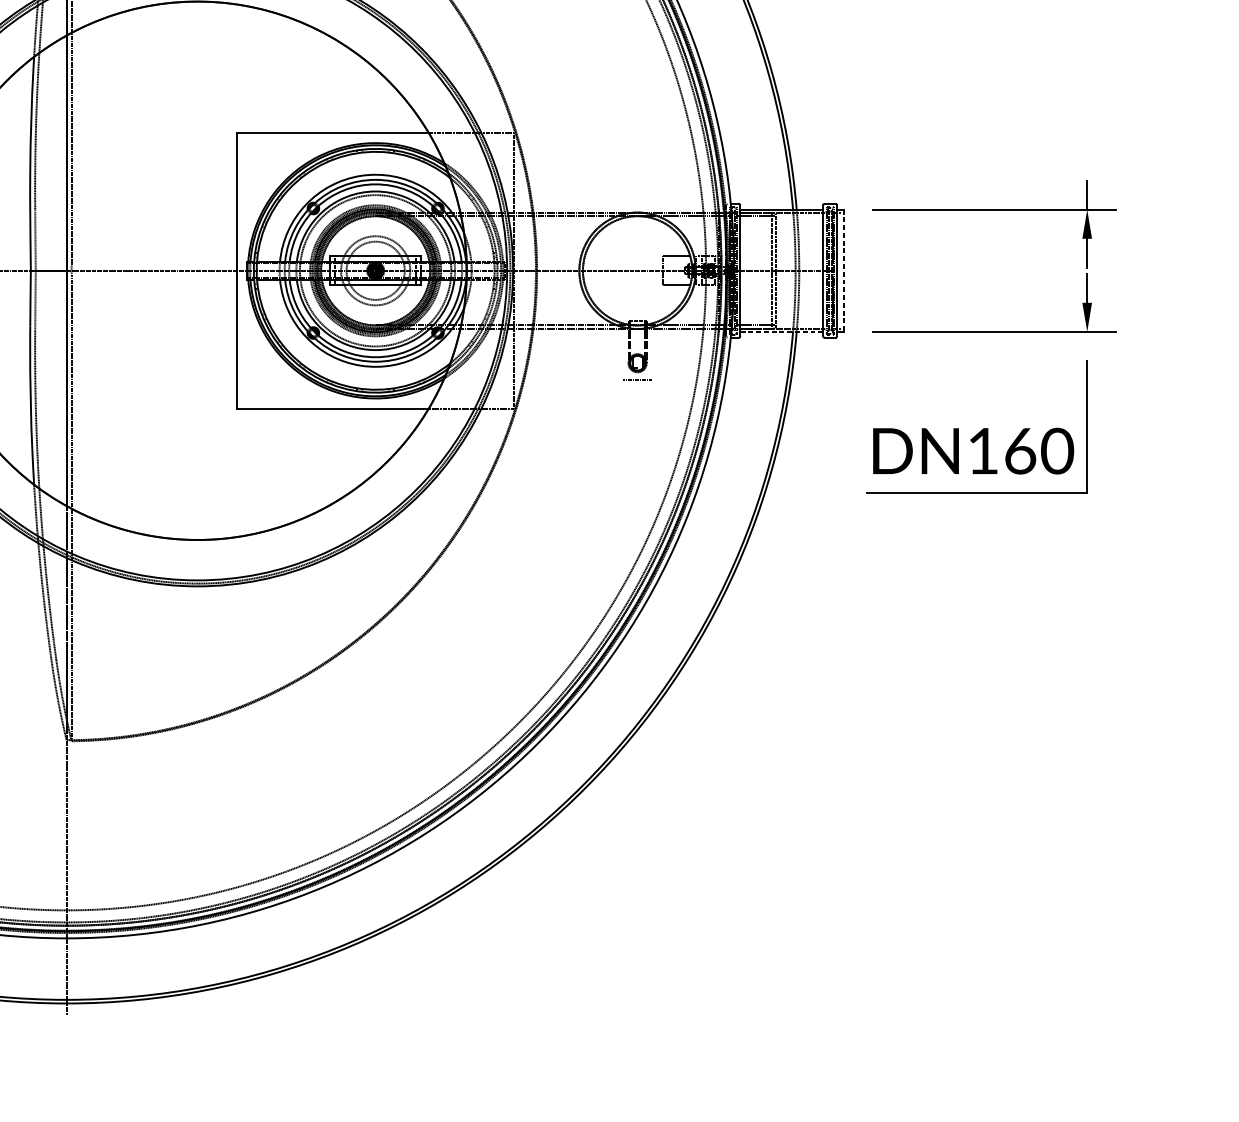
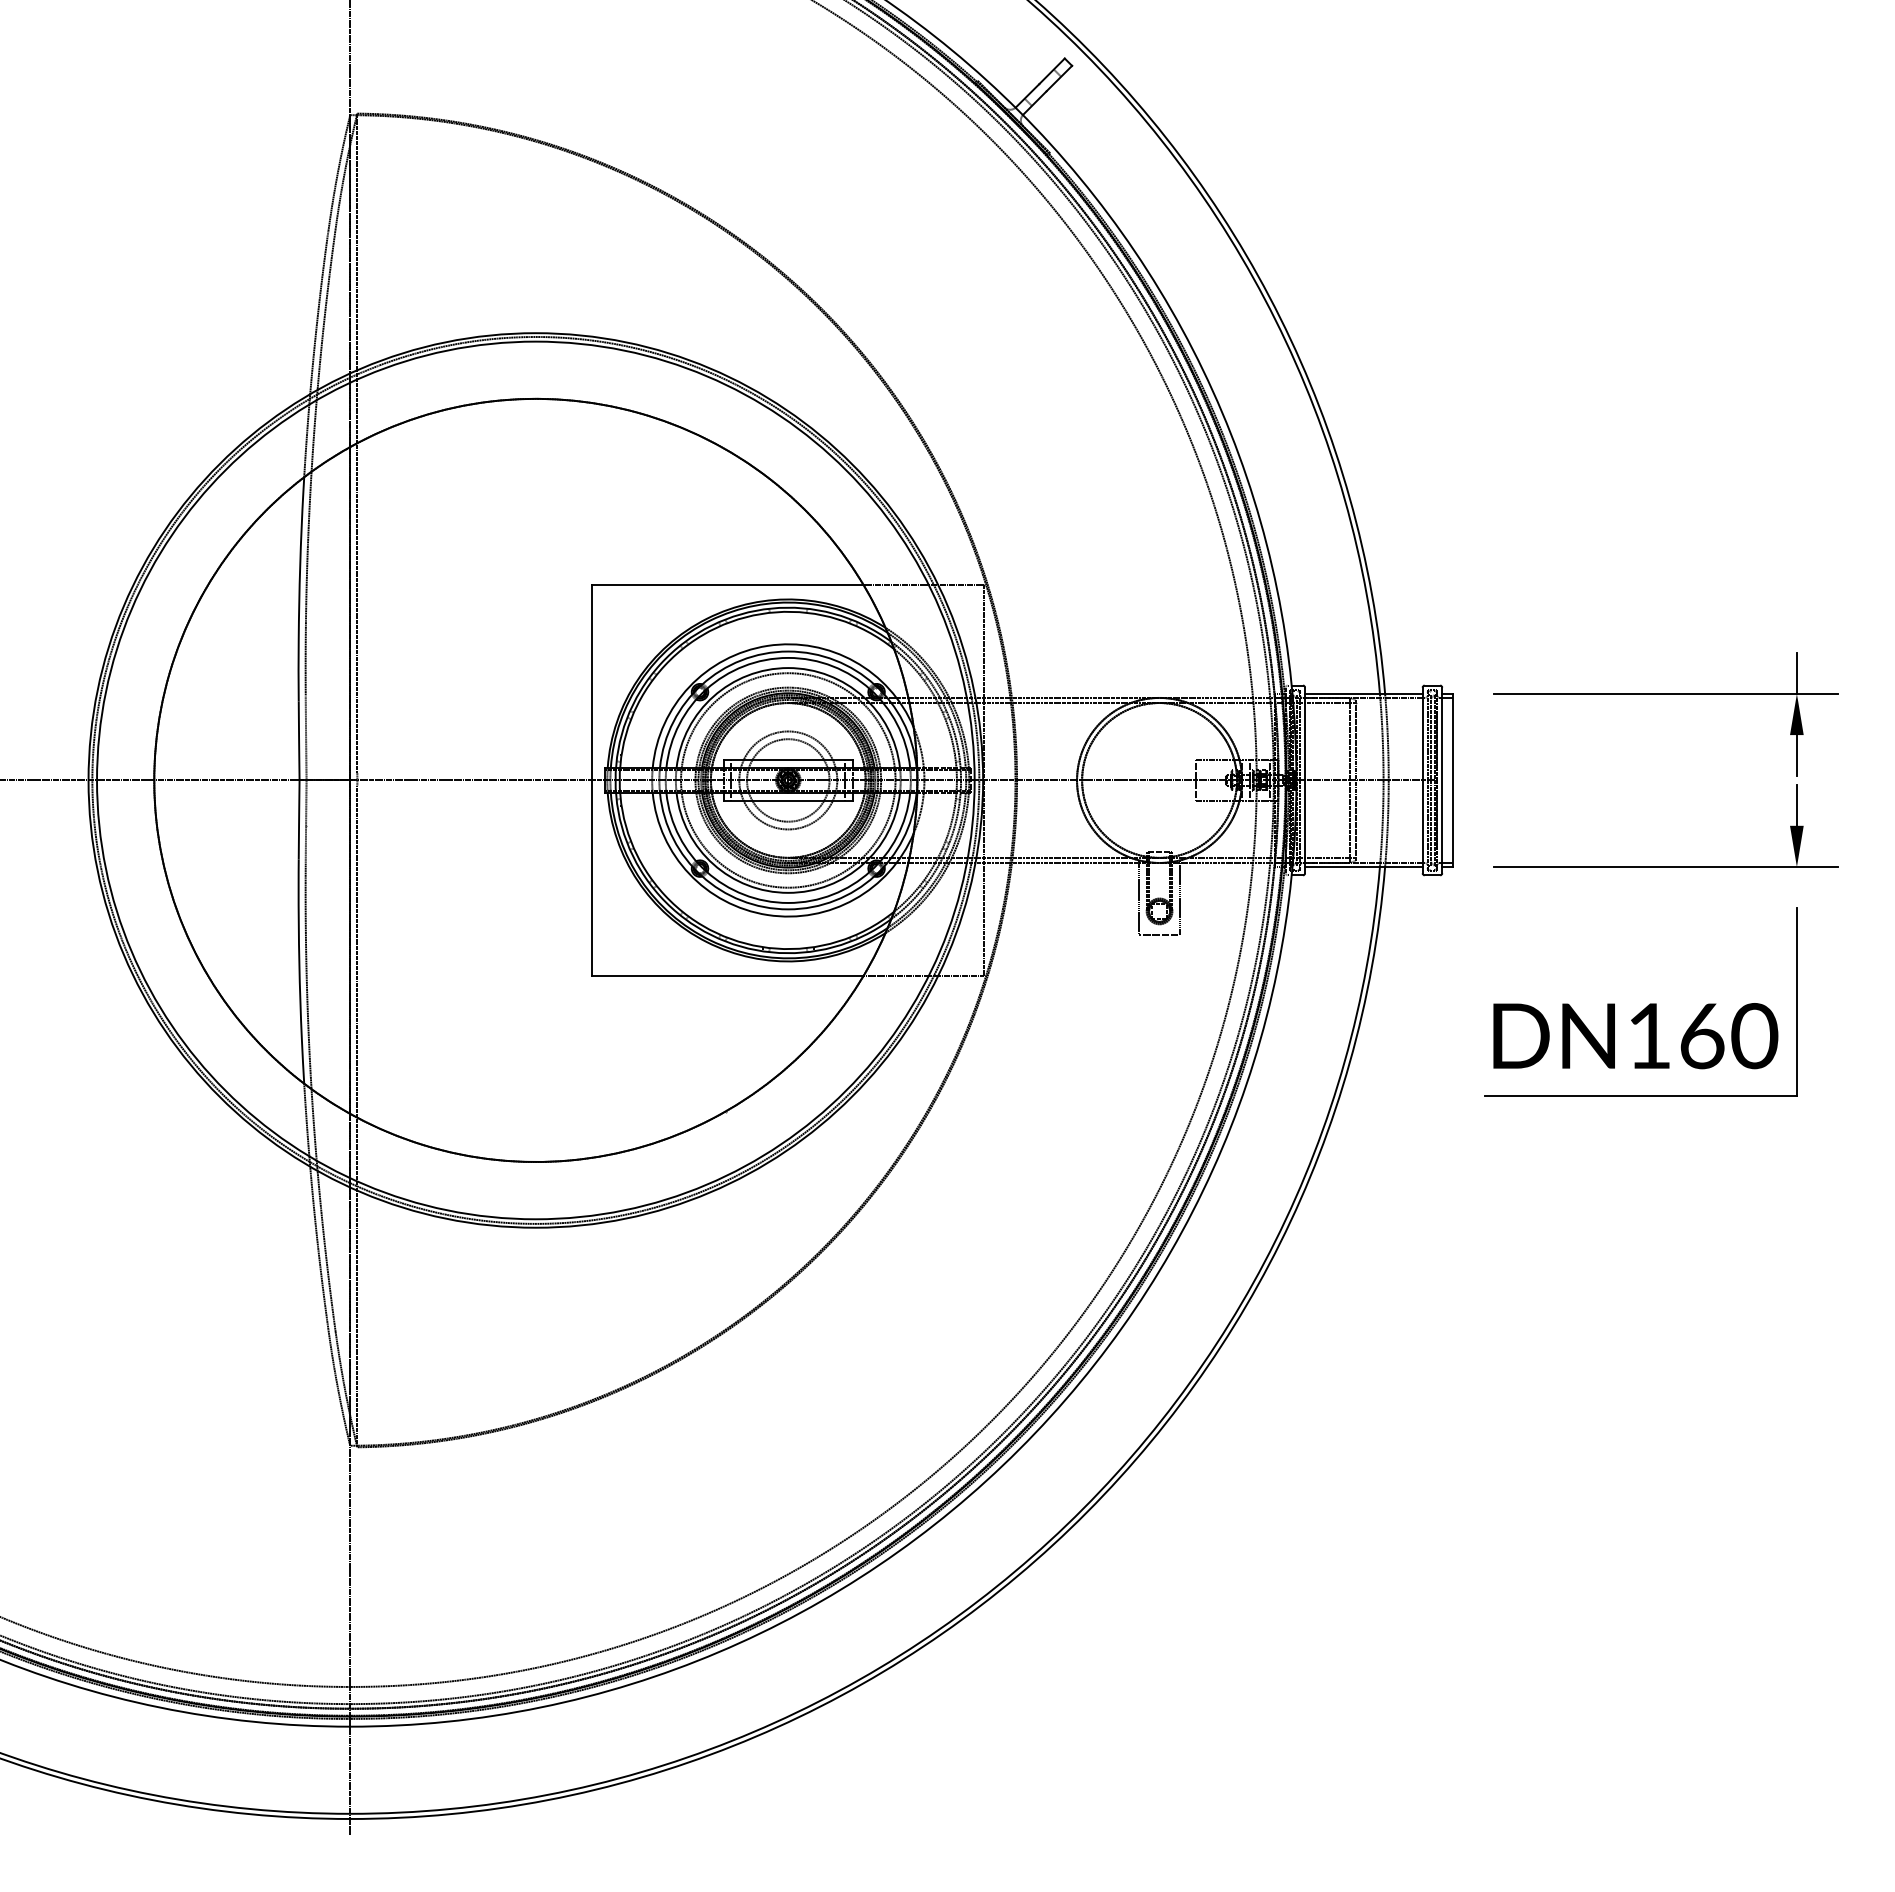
line: (844, 270) -> (1452, 780), dashed -> solid
line: (781, 332) -> (1363, 867), dashed -> solid
line: (622, 353) -> (1138, 897), added
line: (652, 353) -> (1180, 897), added

